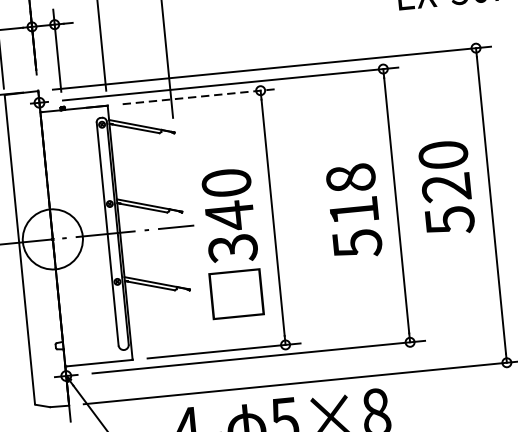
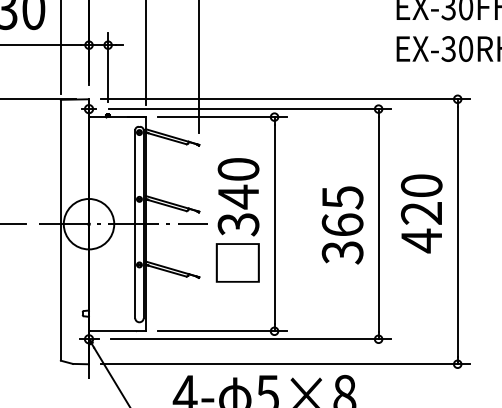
line: (200, 97) -> (223, 117), dashed -> solid
text: (353, 211) -> (342, 225), 518 -> 365
text: (449, 220) -> (421, 240), 520 -> 420
text: (231, 243) -> (237, 220), moved

